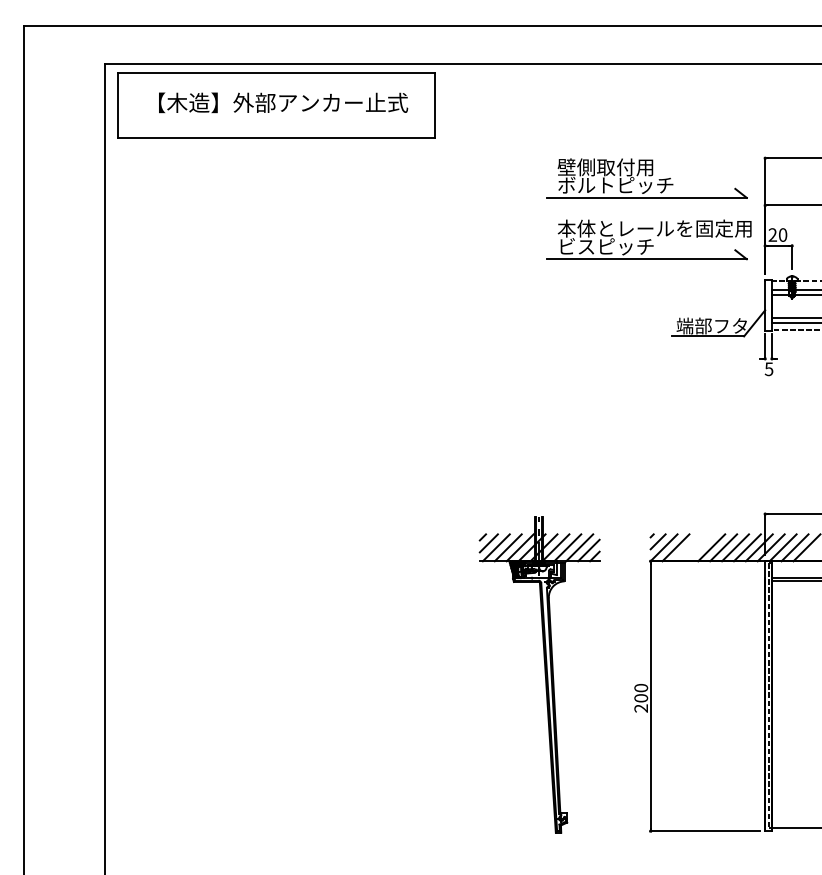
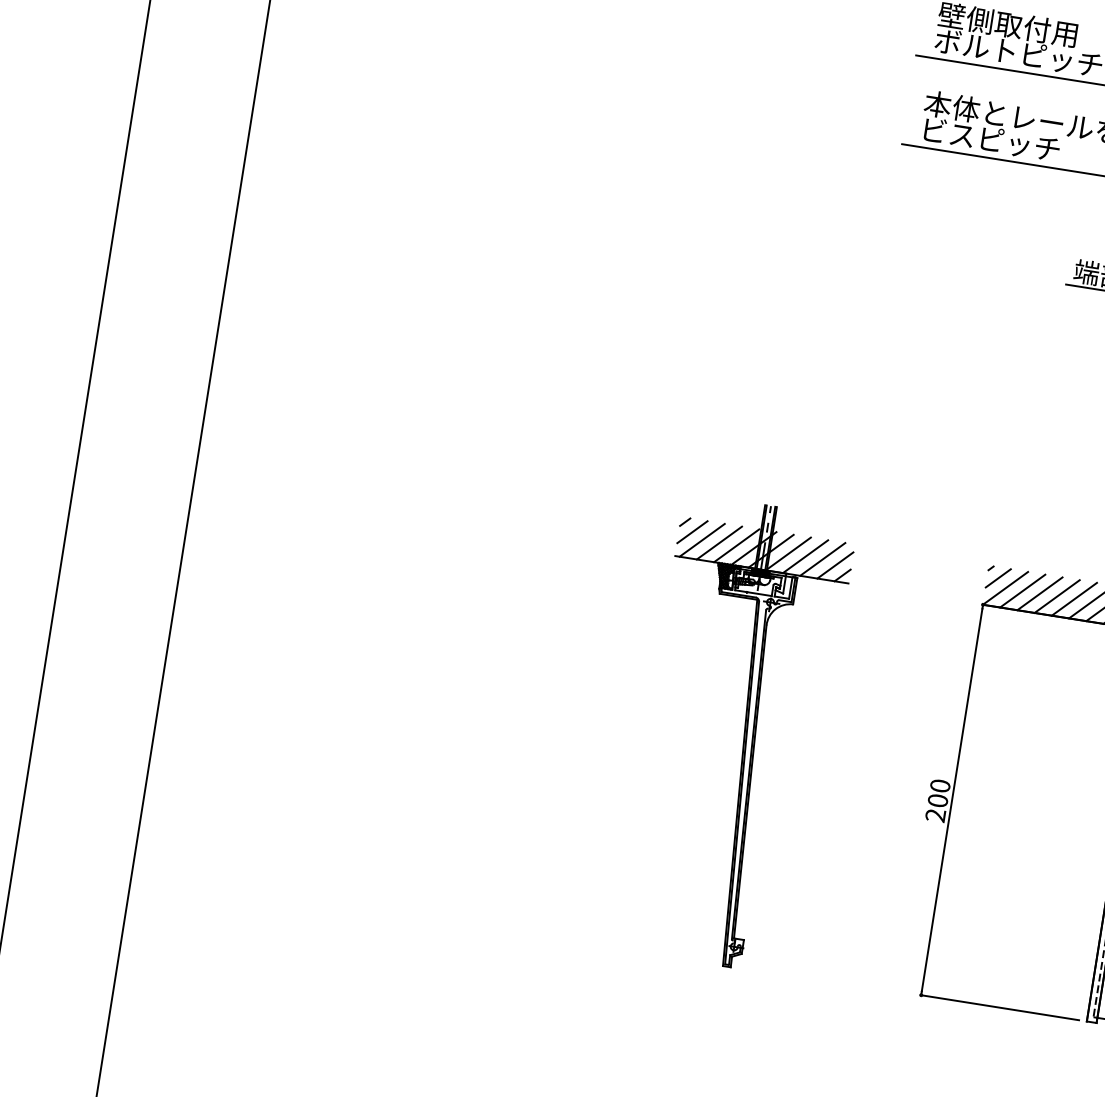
line: (687, 547) -> (1039, 593), added
line: (699, 547) -> (1056, 596), added
part: (539, 674) -> (735, 733), moved

